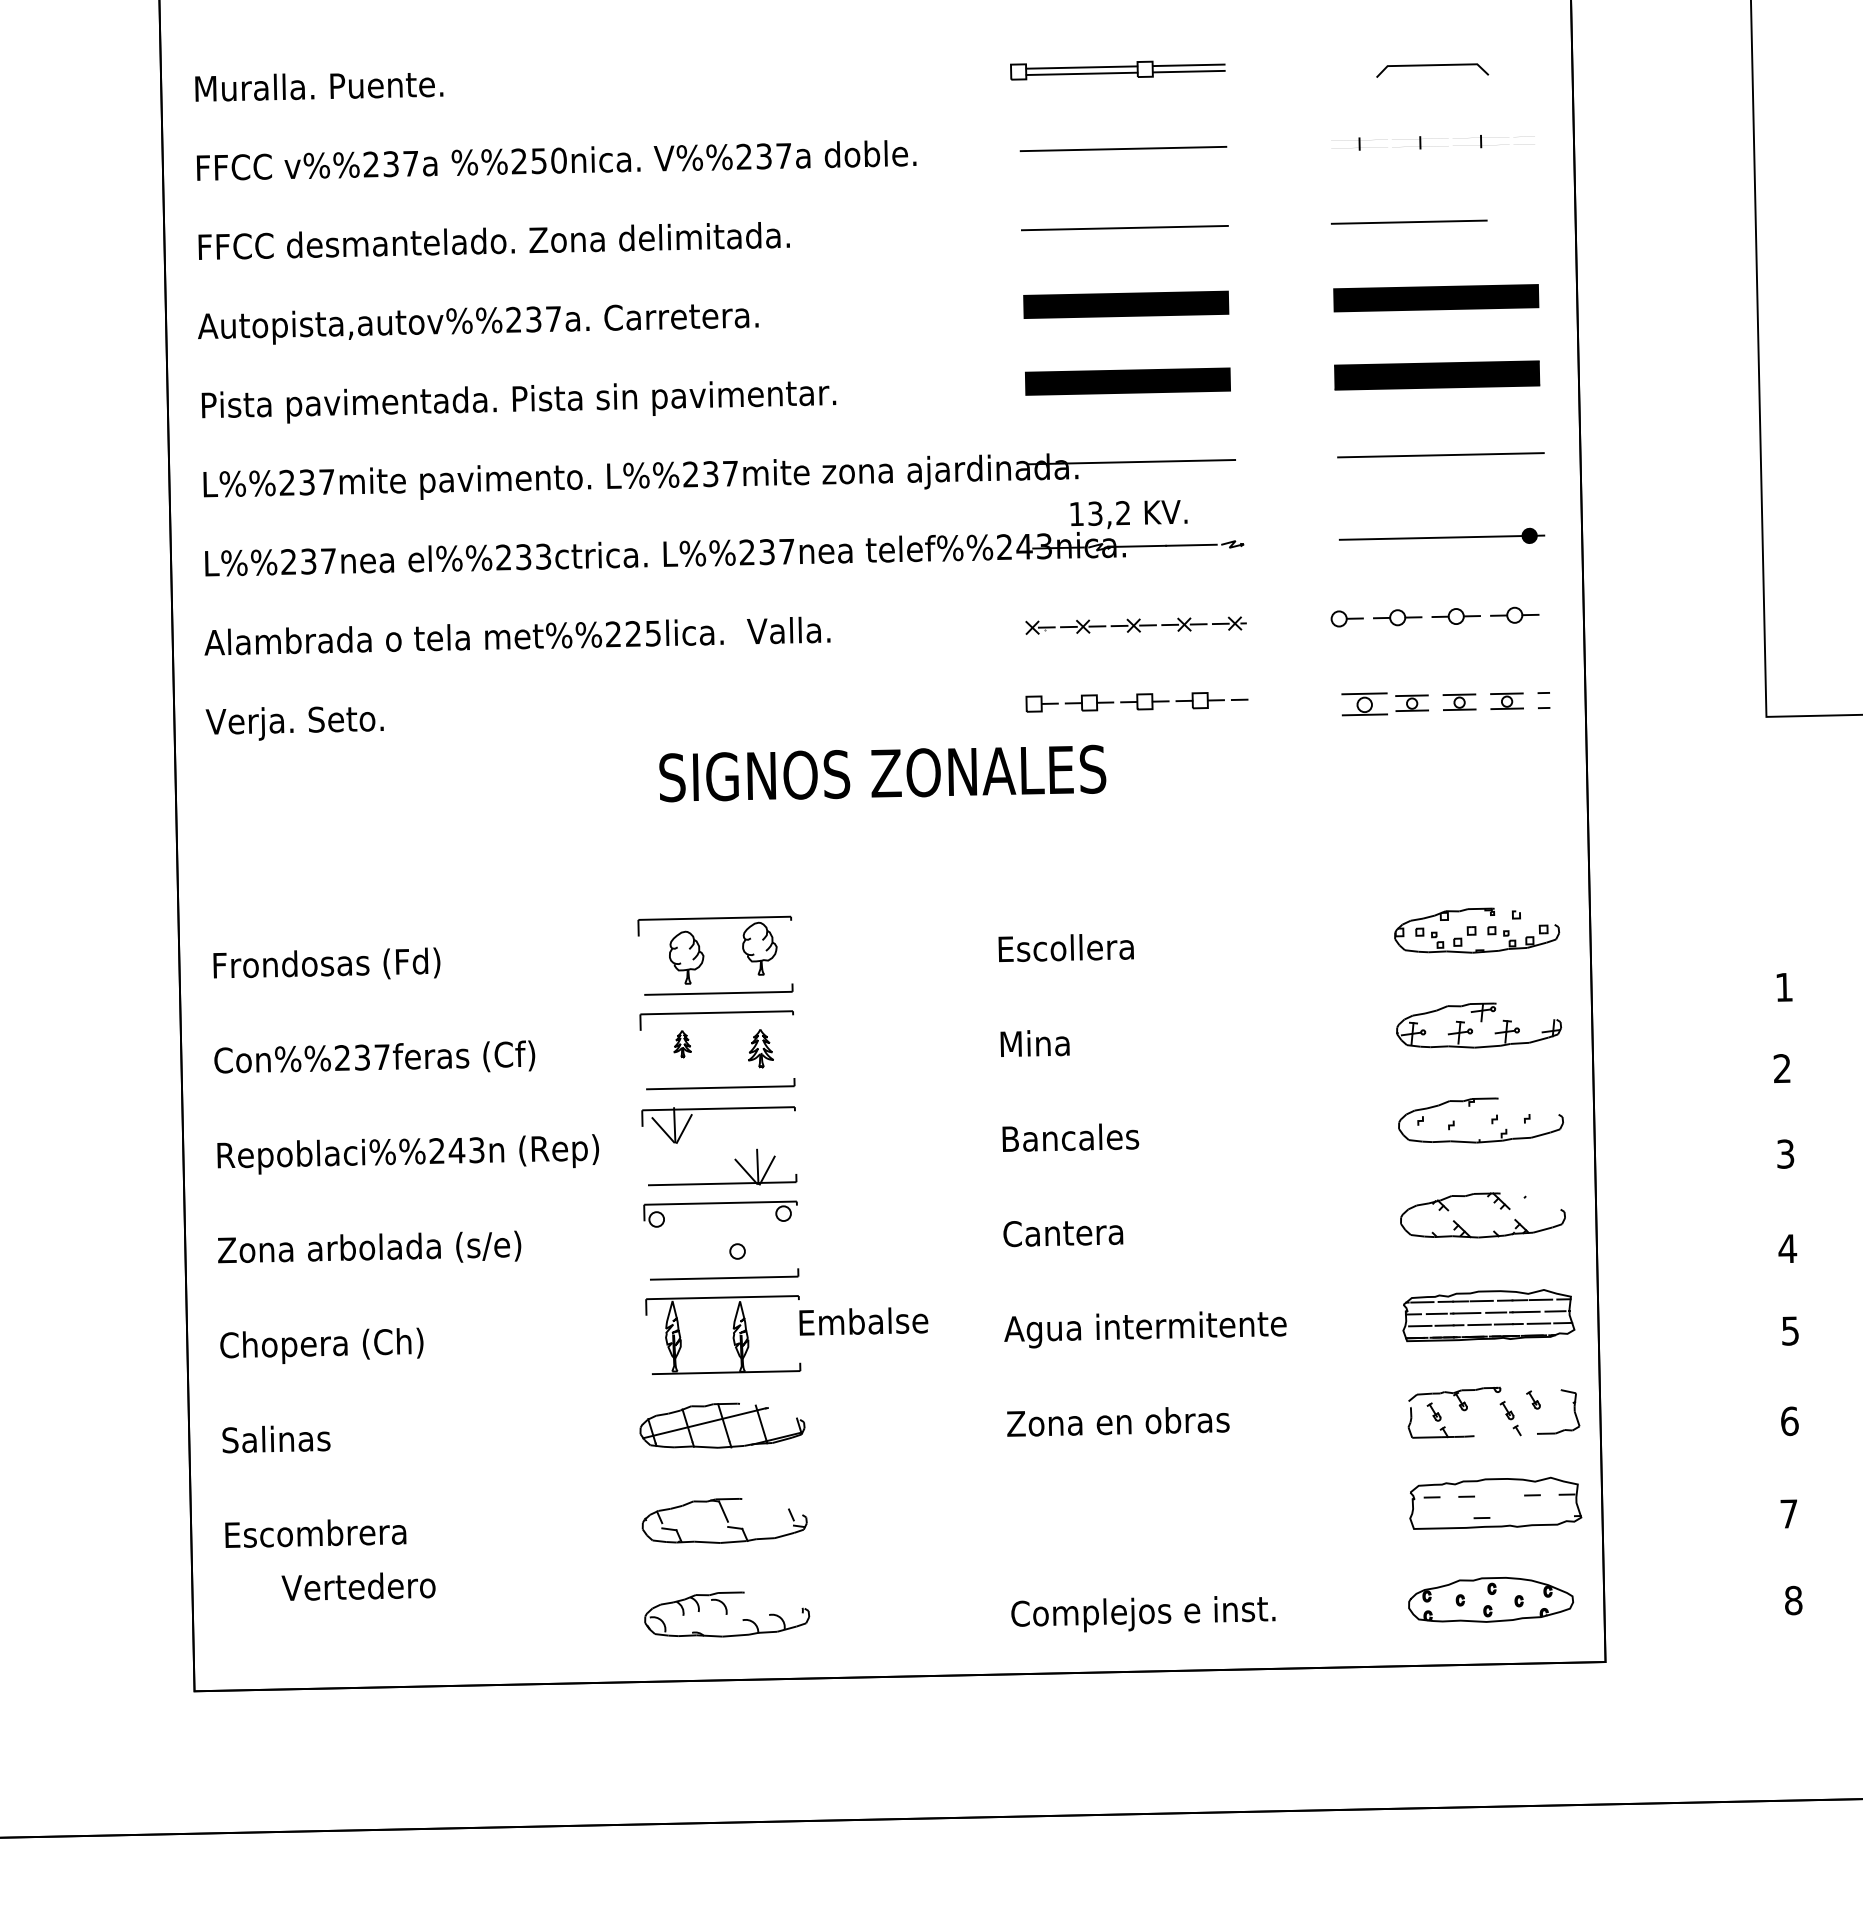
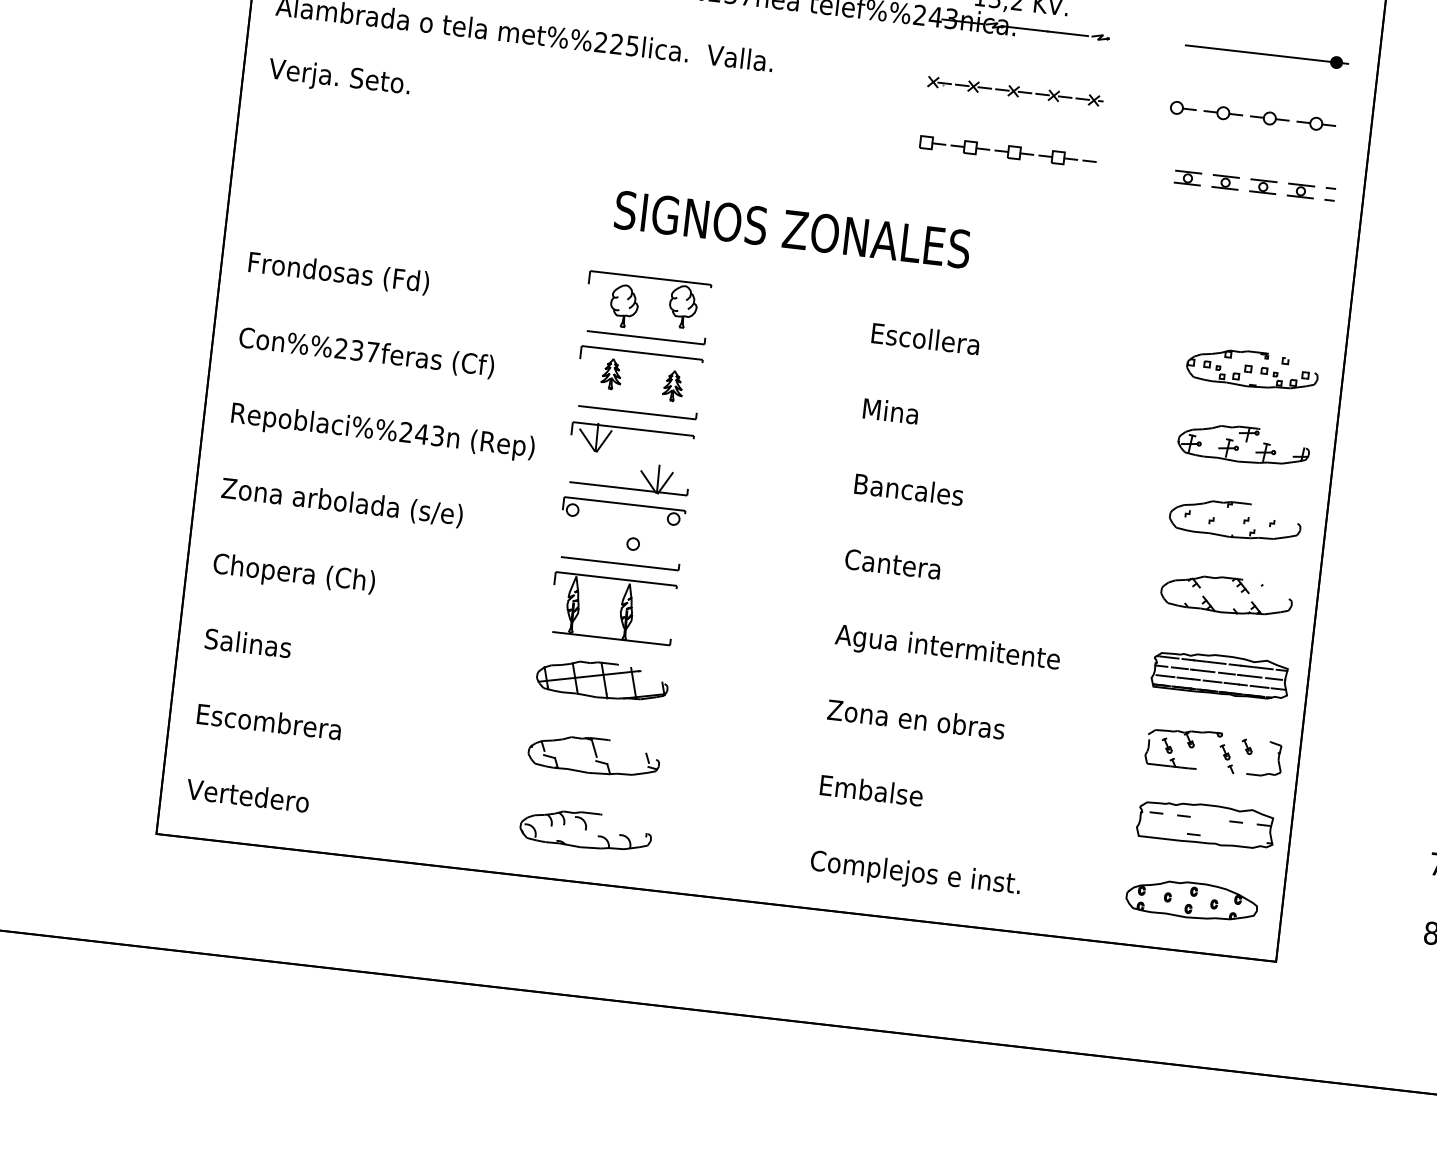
part: (1364, 703) -> (1187, 177), size x0.71
text: (882, 773) -> (792, 229), moved
part: (682, 1043) -> (611, 373), size x1.43
text: (863, 1321) -> (871, 790), moved
text: (358, 1586) -> (247, 795), moved

